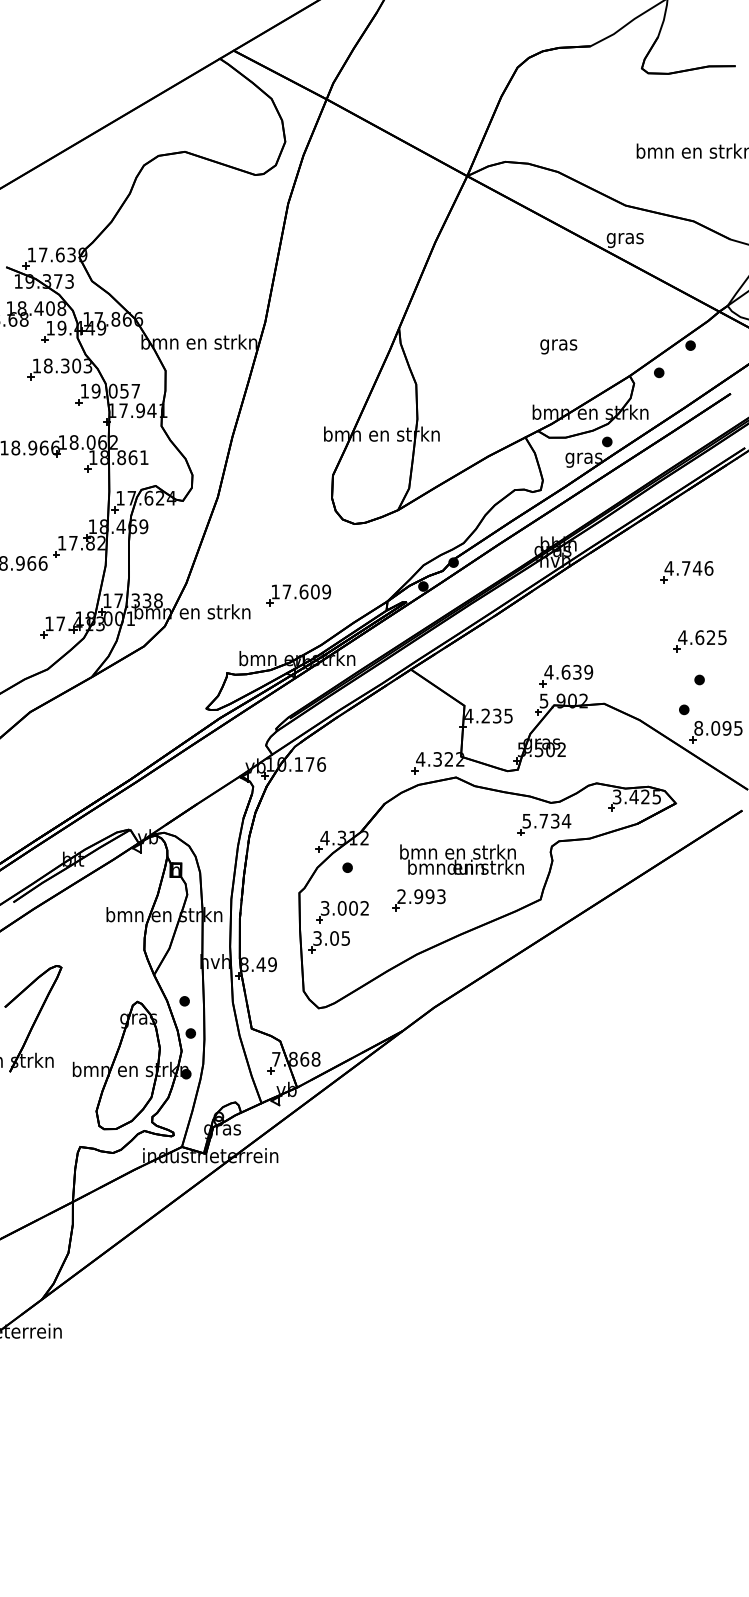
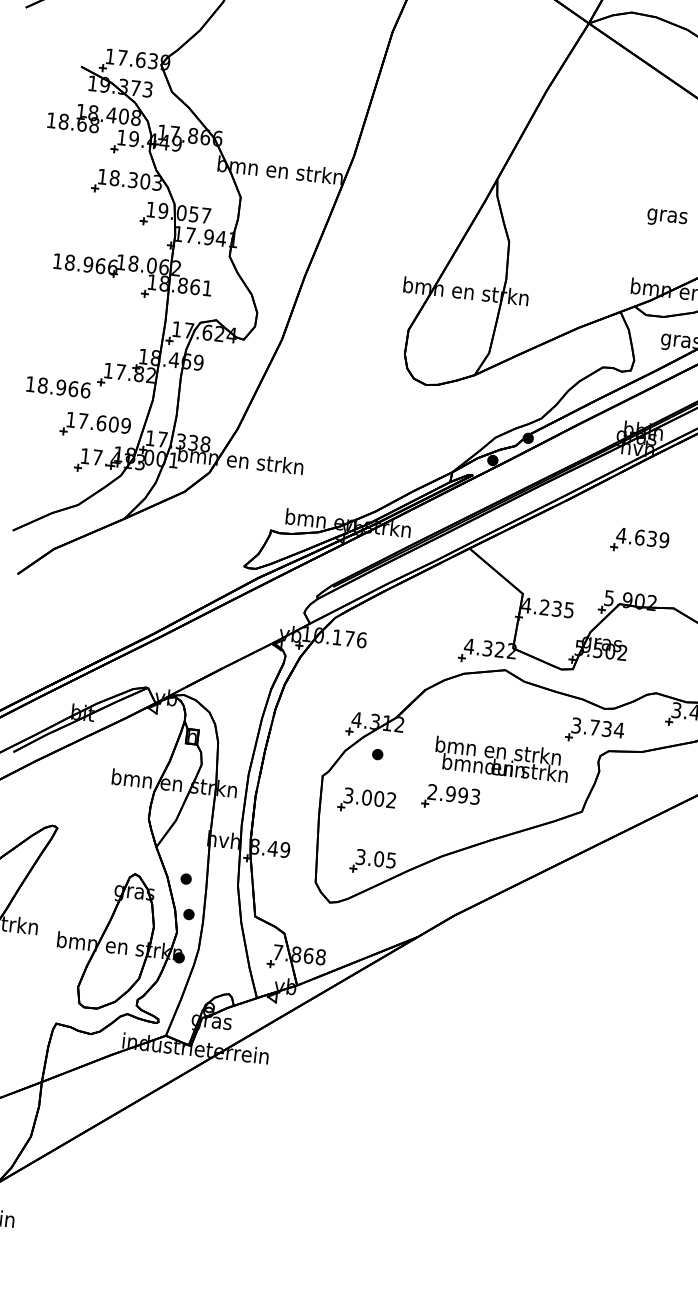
part: (298, 595) -> (95, 426), moved
part: (566, 675) -> (640, 541), moved
text: (527, 820) -> (577, 725), 5.734 -> 3.734
part: (328, 942) -> (372, 862), moved

